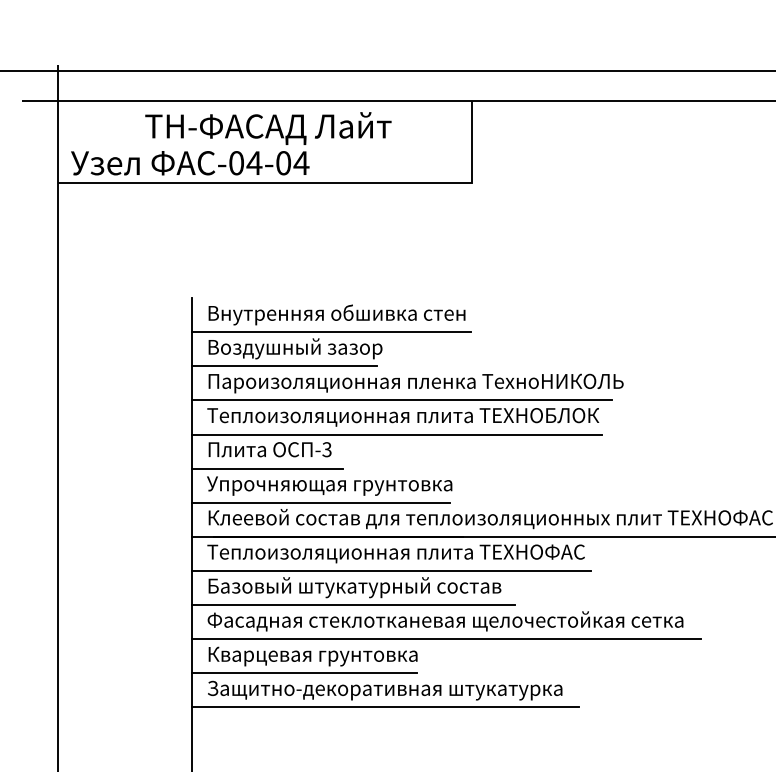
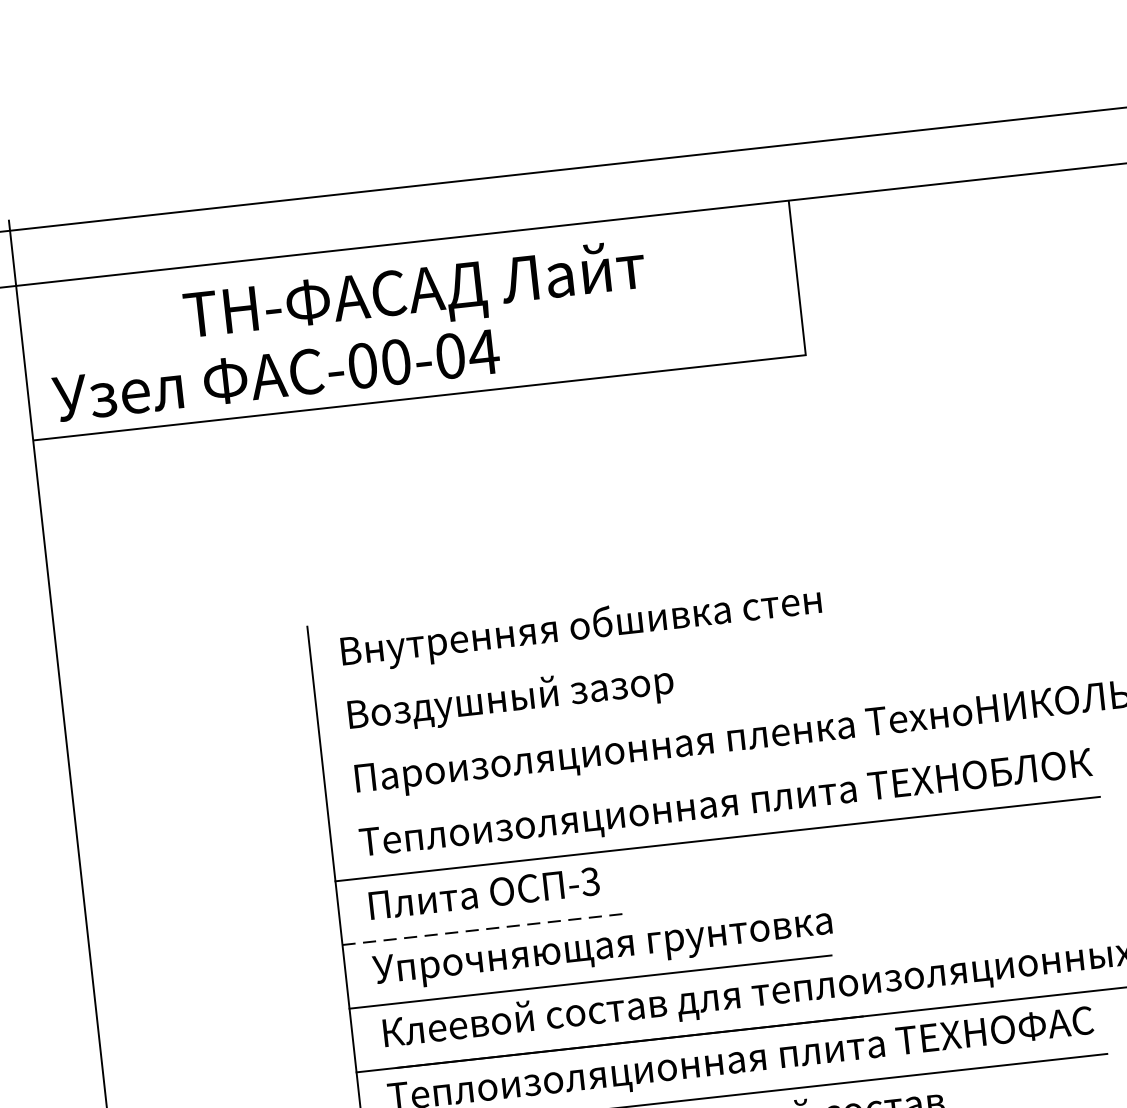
text: (254, 163) -> (396, 362), -04-04 -> -00-04
line: (331, 332) -> (574, 662), removed
line: (284, 366) -> (494, 735), removed
line: (401, 400) -> (719, 774), removed
line: (267, 468) -> (483, 929), solid -> dashed

